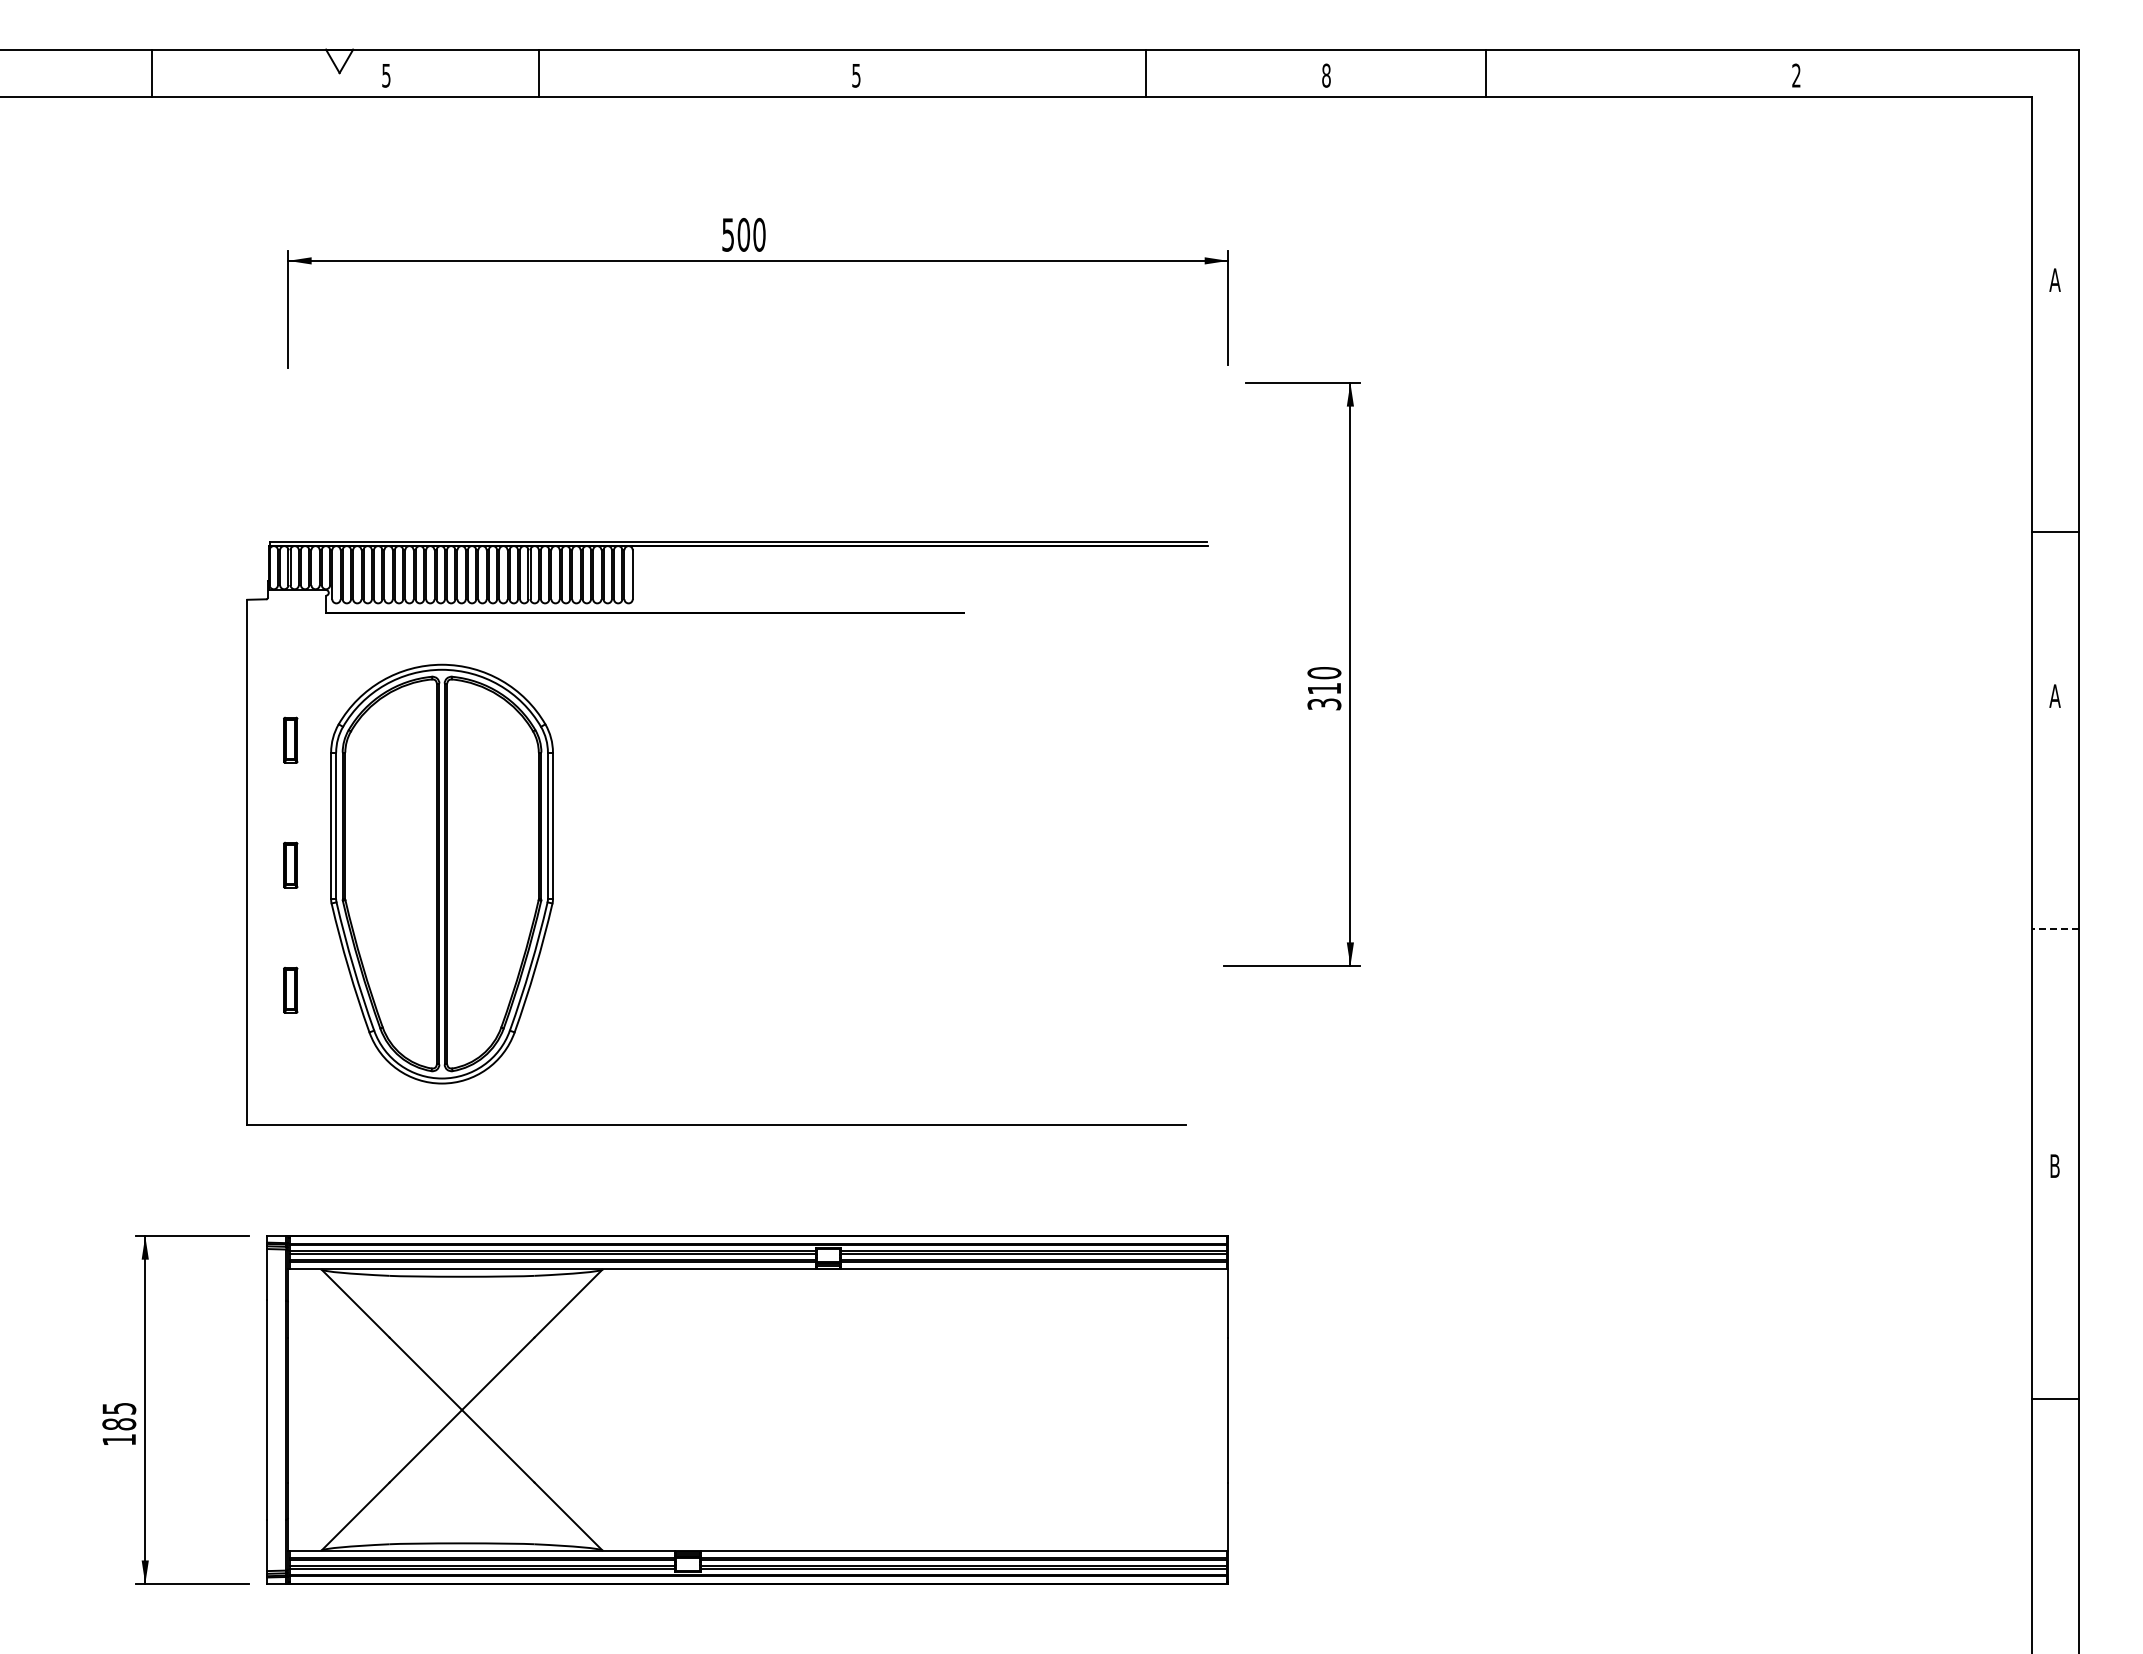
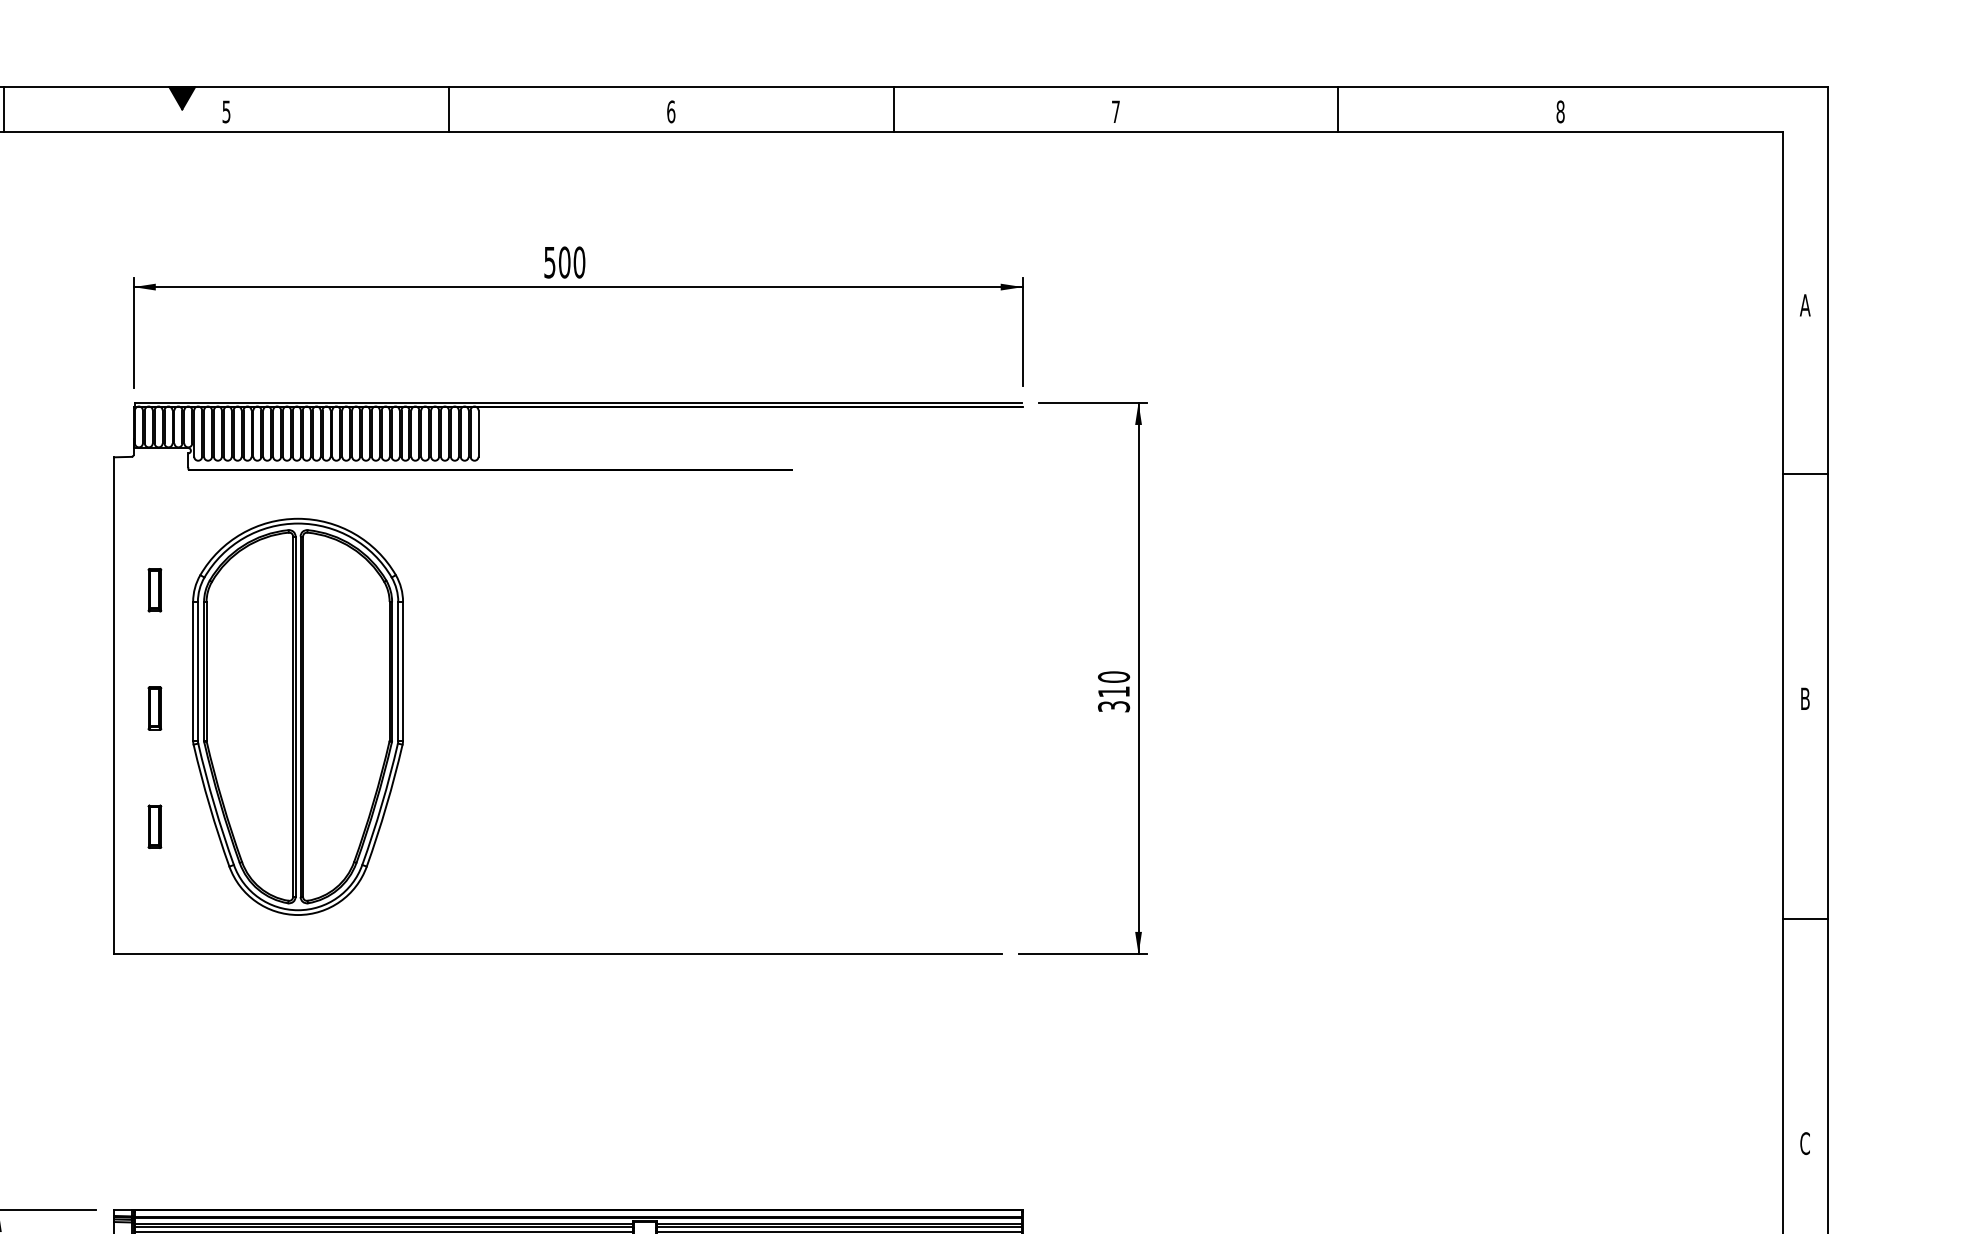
fill: (339, 61) -> (182, 98), added
line: (538, 72) -> (448, 108), moved
line: (1145, 72) -> (893, 108), moved
line: (1485, 72) -> (1338, 108), moved
text: (856, 75) -> (671, 111), 5 -> 6
text: (1326, 75) -> (1115, 111), 8 -> 7
text: (1796, 75) -> (1560, 111), 2 -> 8
line: (2054, 531) -> (1804, 474), moved
text: (2054, 695) -> (1804, 698), A -> B
part: (553, 833) -> (403, 678), moved
line: (2055, 928) -> (1805, 918), dashed -> solid
text: (2054, 1166) -> (1804, 1143), B -> C

